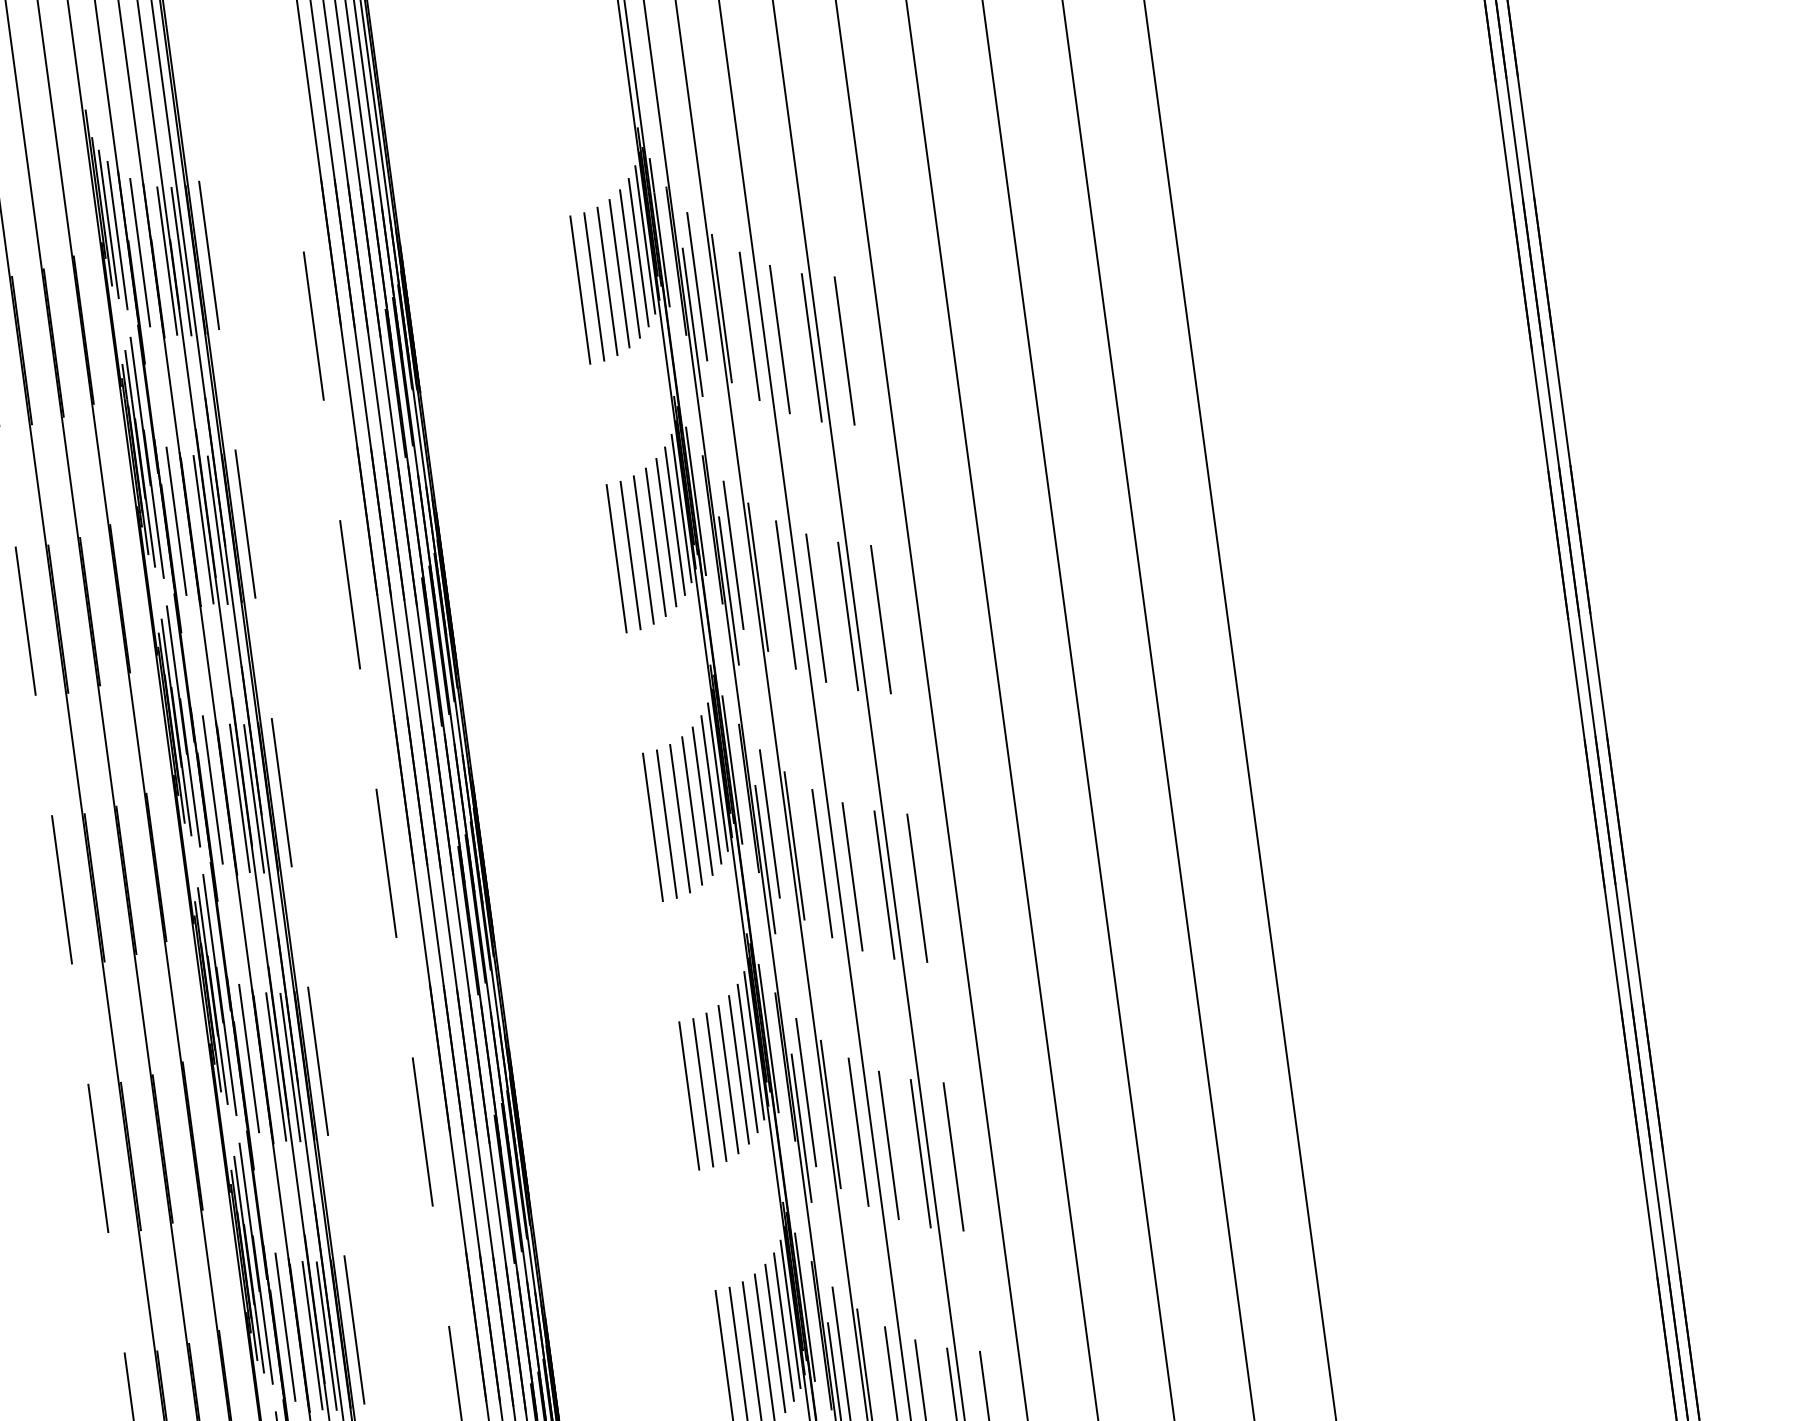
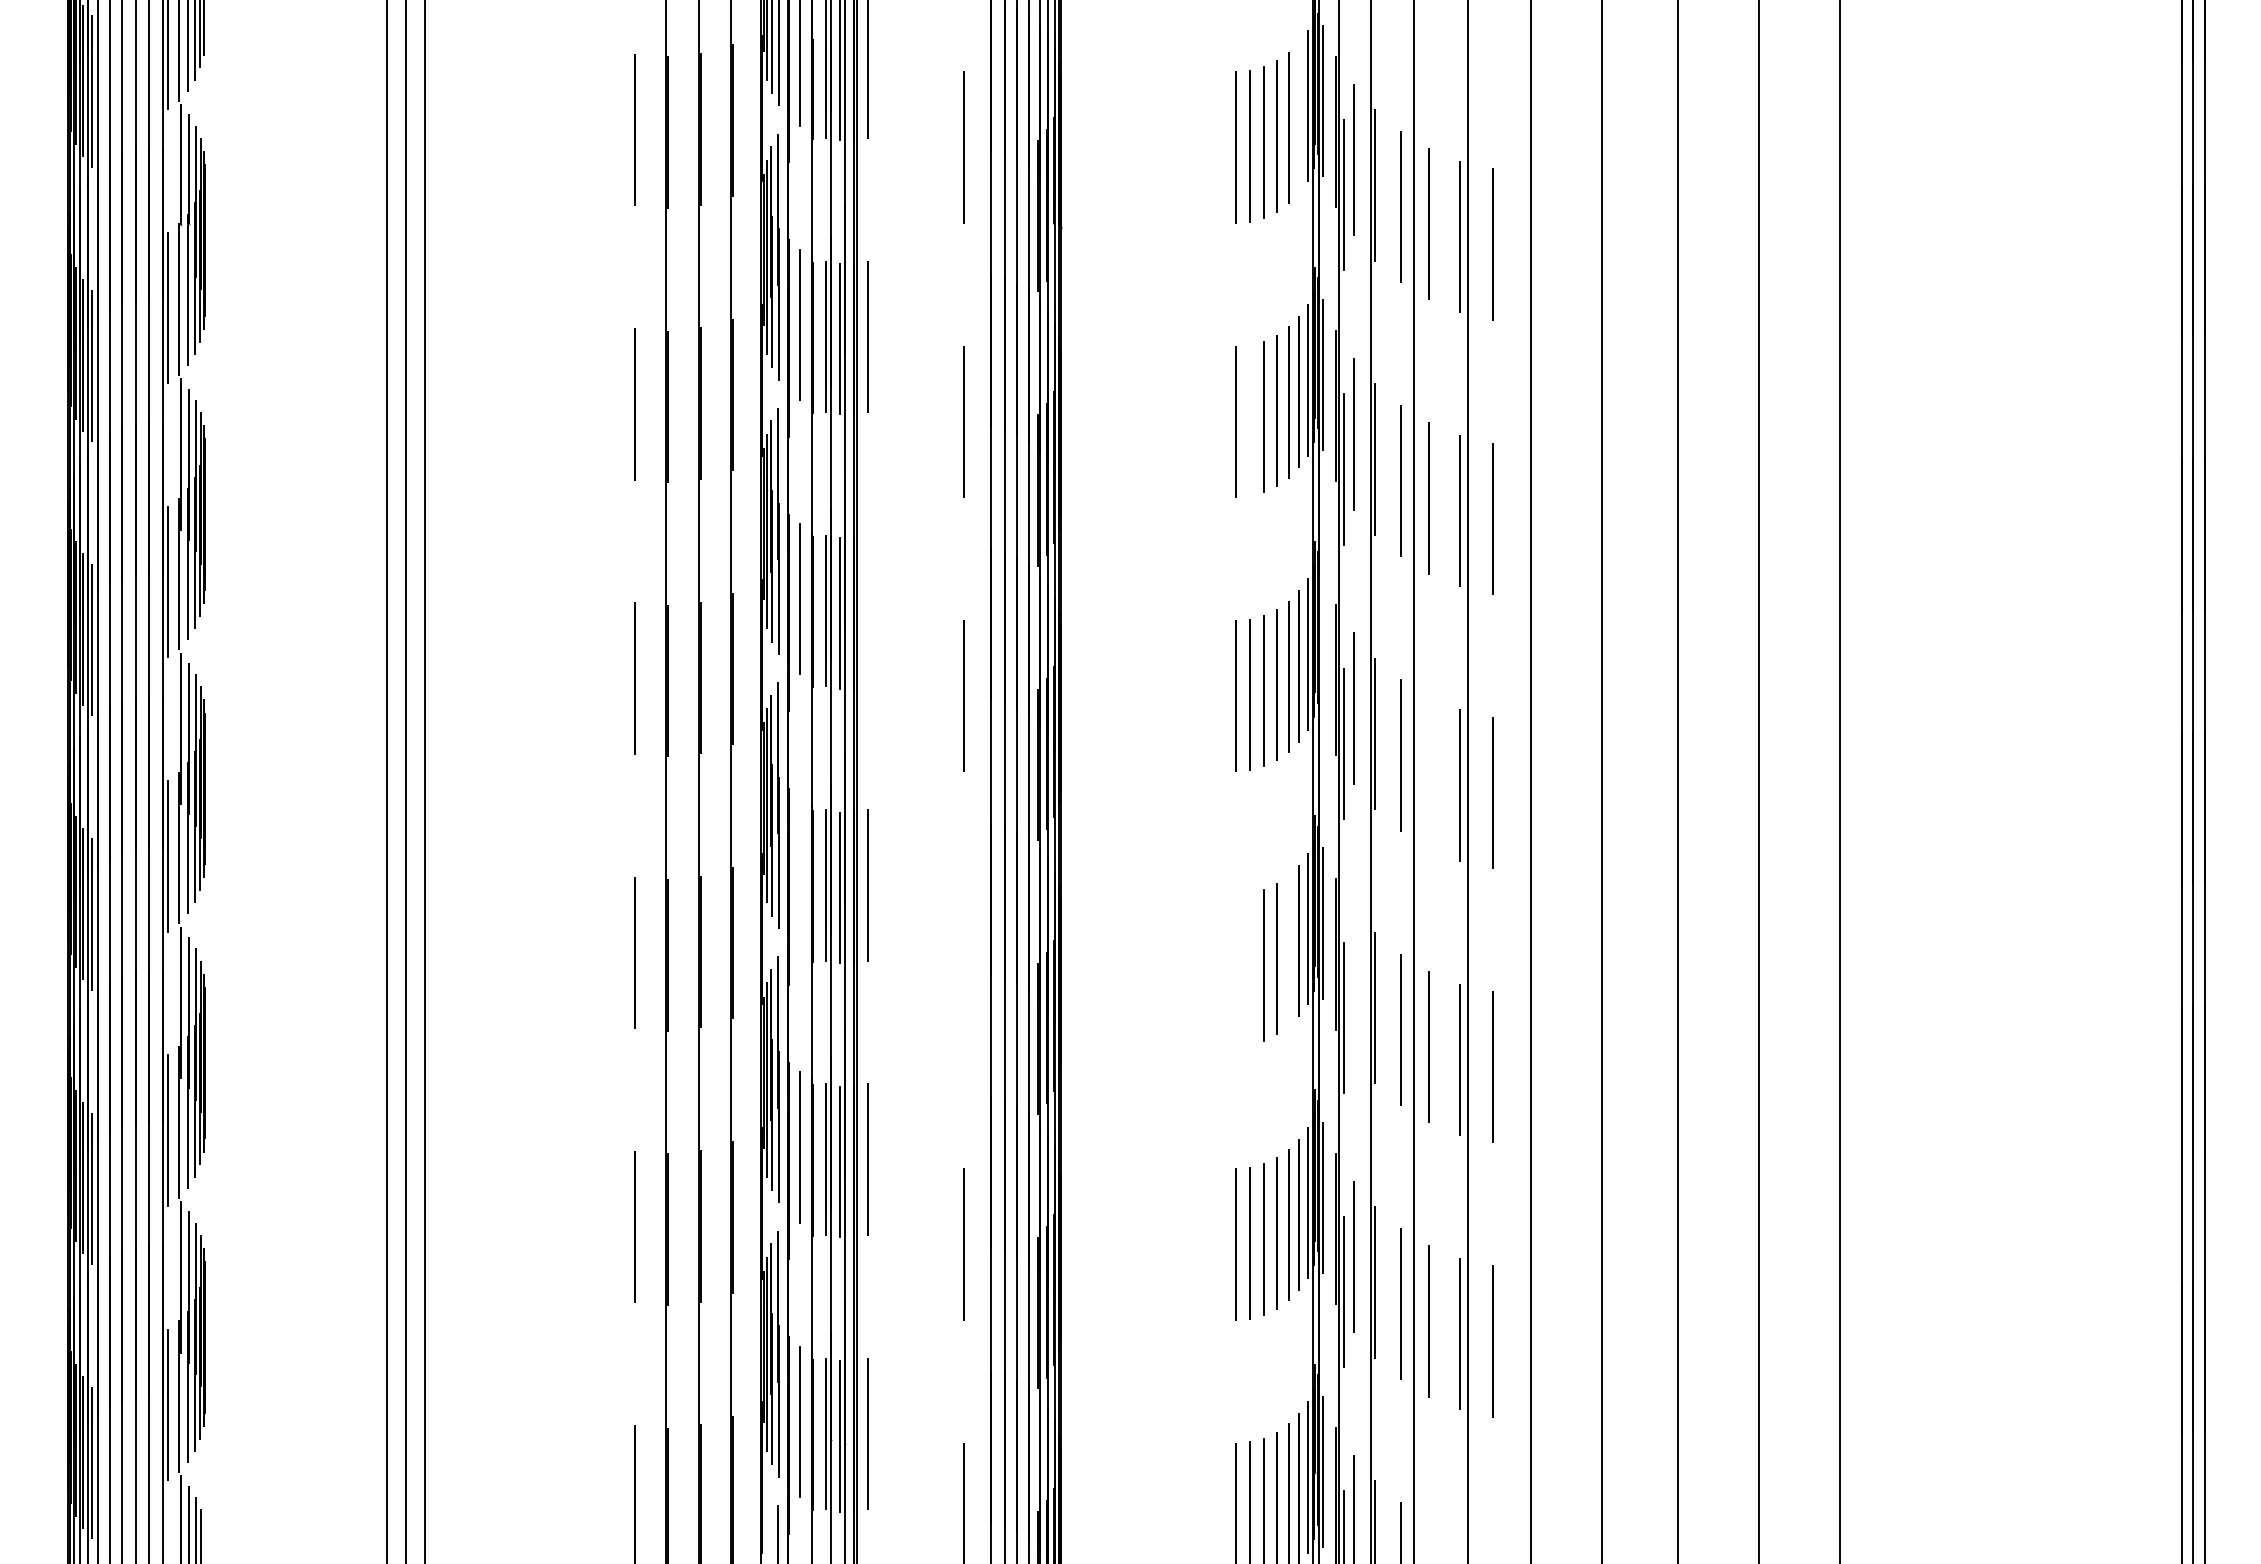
line: (638, 252) -> (1299, 117), removed
line: (629, 555) -> (1249, 420), removed
line: (732, 770) -> (1323, 649), removed
line: (280, 792) -> (867, 610), removed
line: (851, 876) -> (1428, 772), removed
line: (249, 1058) -> (799, 873), removed
line: (739, 1069) -> (1289, 950), removed
line: (703, 1092) -> (1250, 968), removed
line: (806, 1092) -> (1353, 982), removed
line: (688, 1096) -> (1235, 970), removed
line: (422, 1132) -> (963, 970), removed

